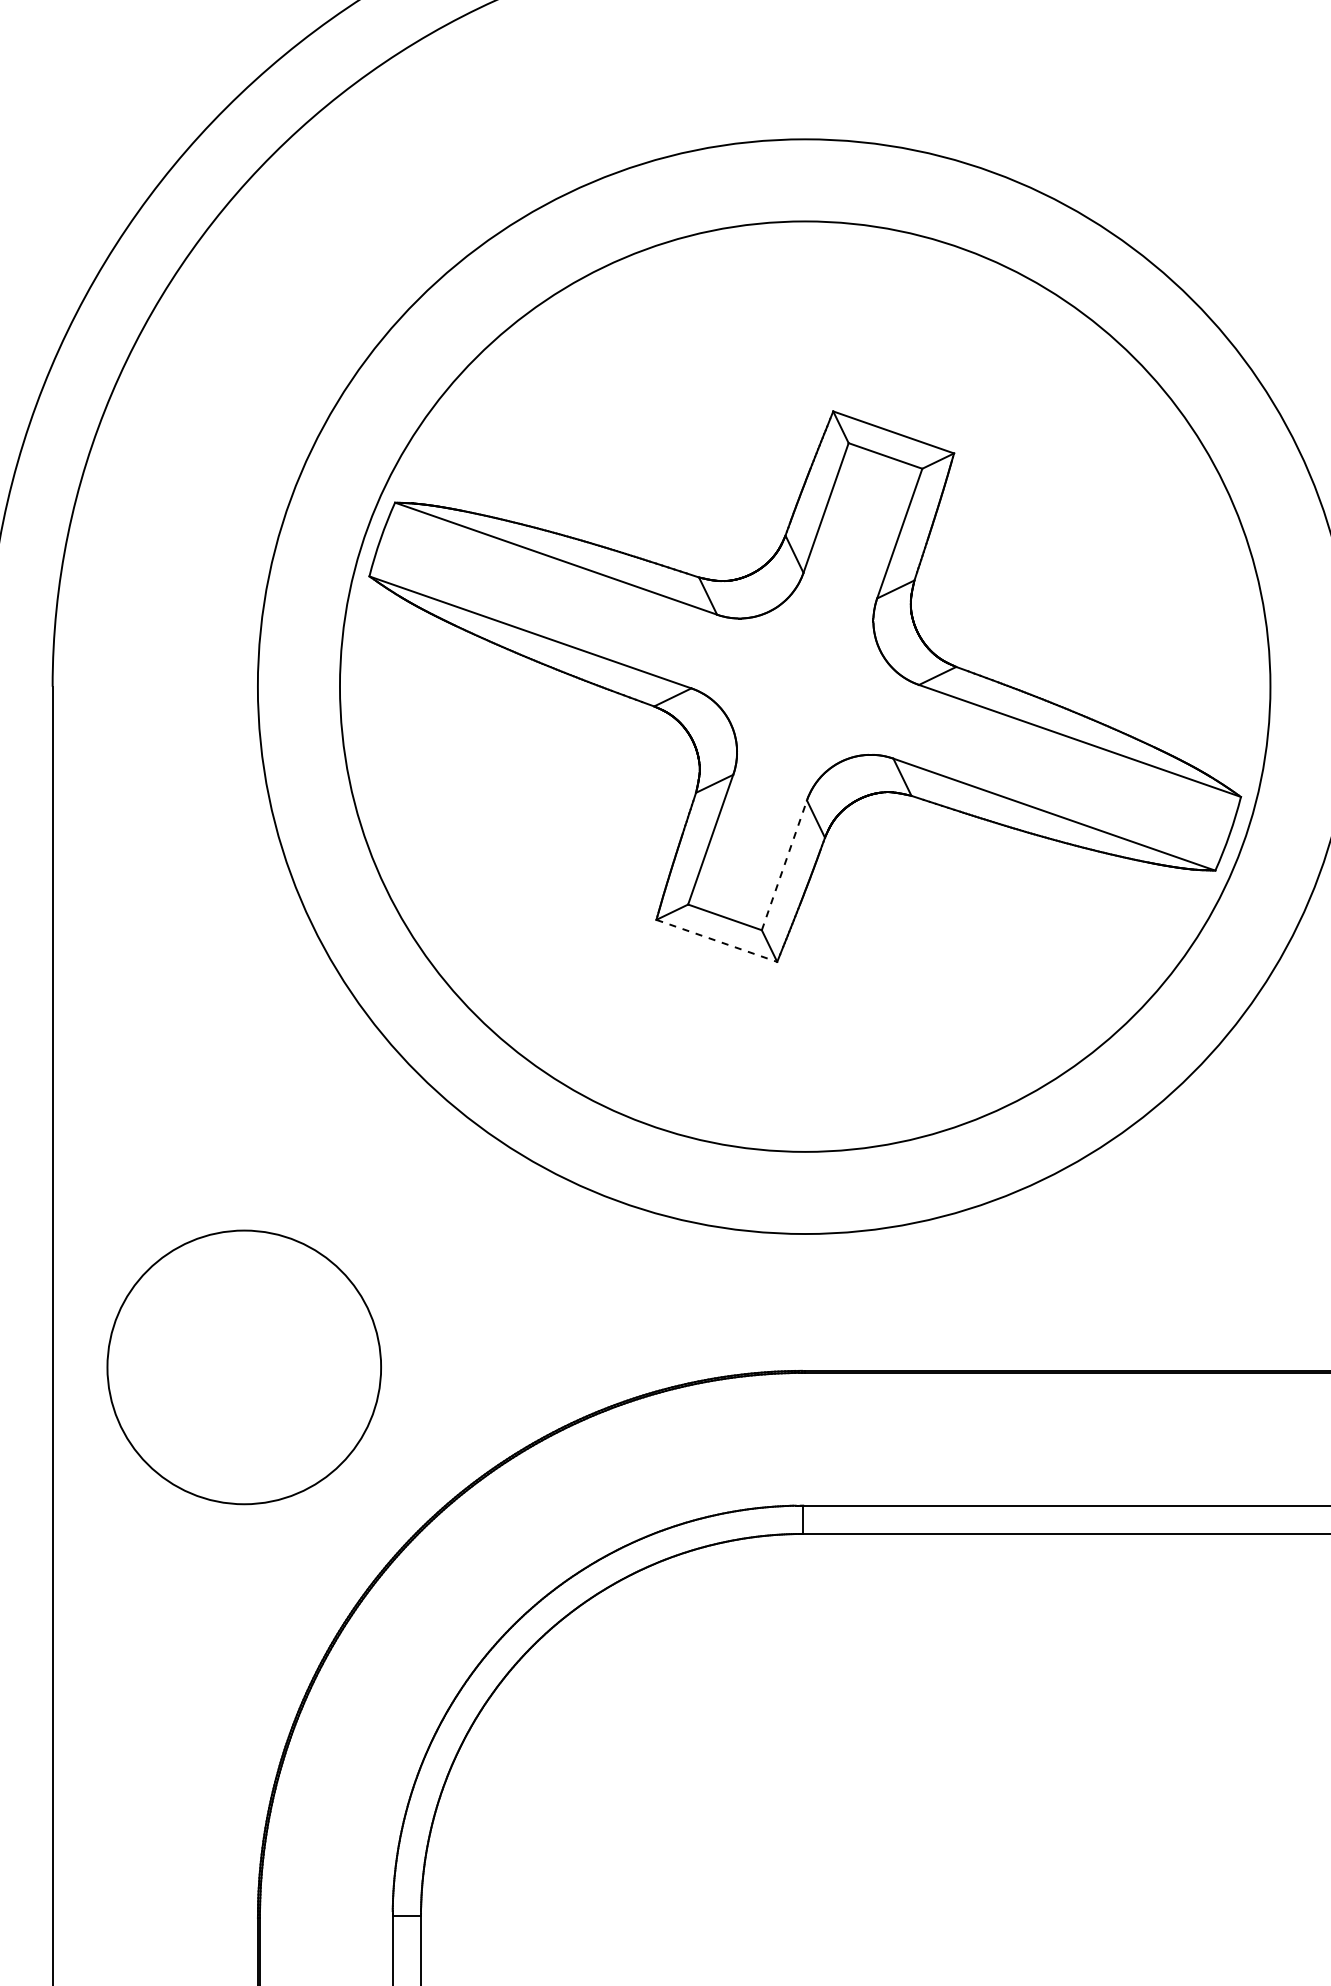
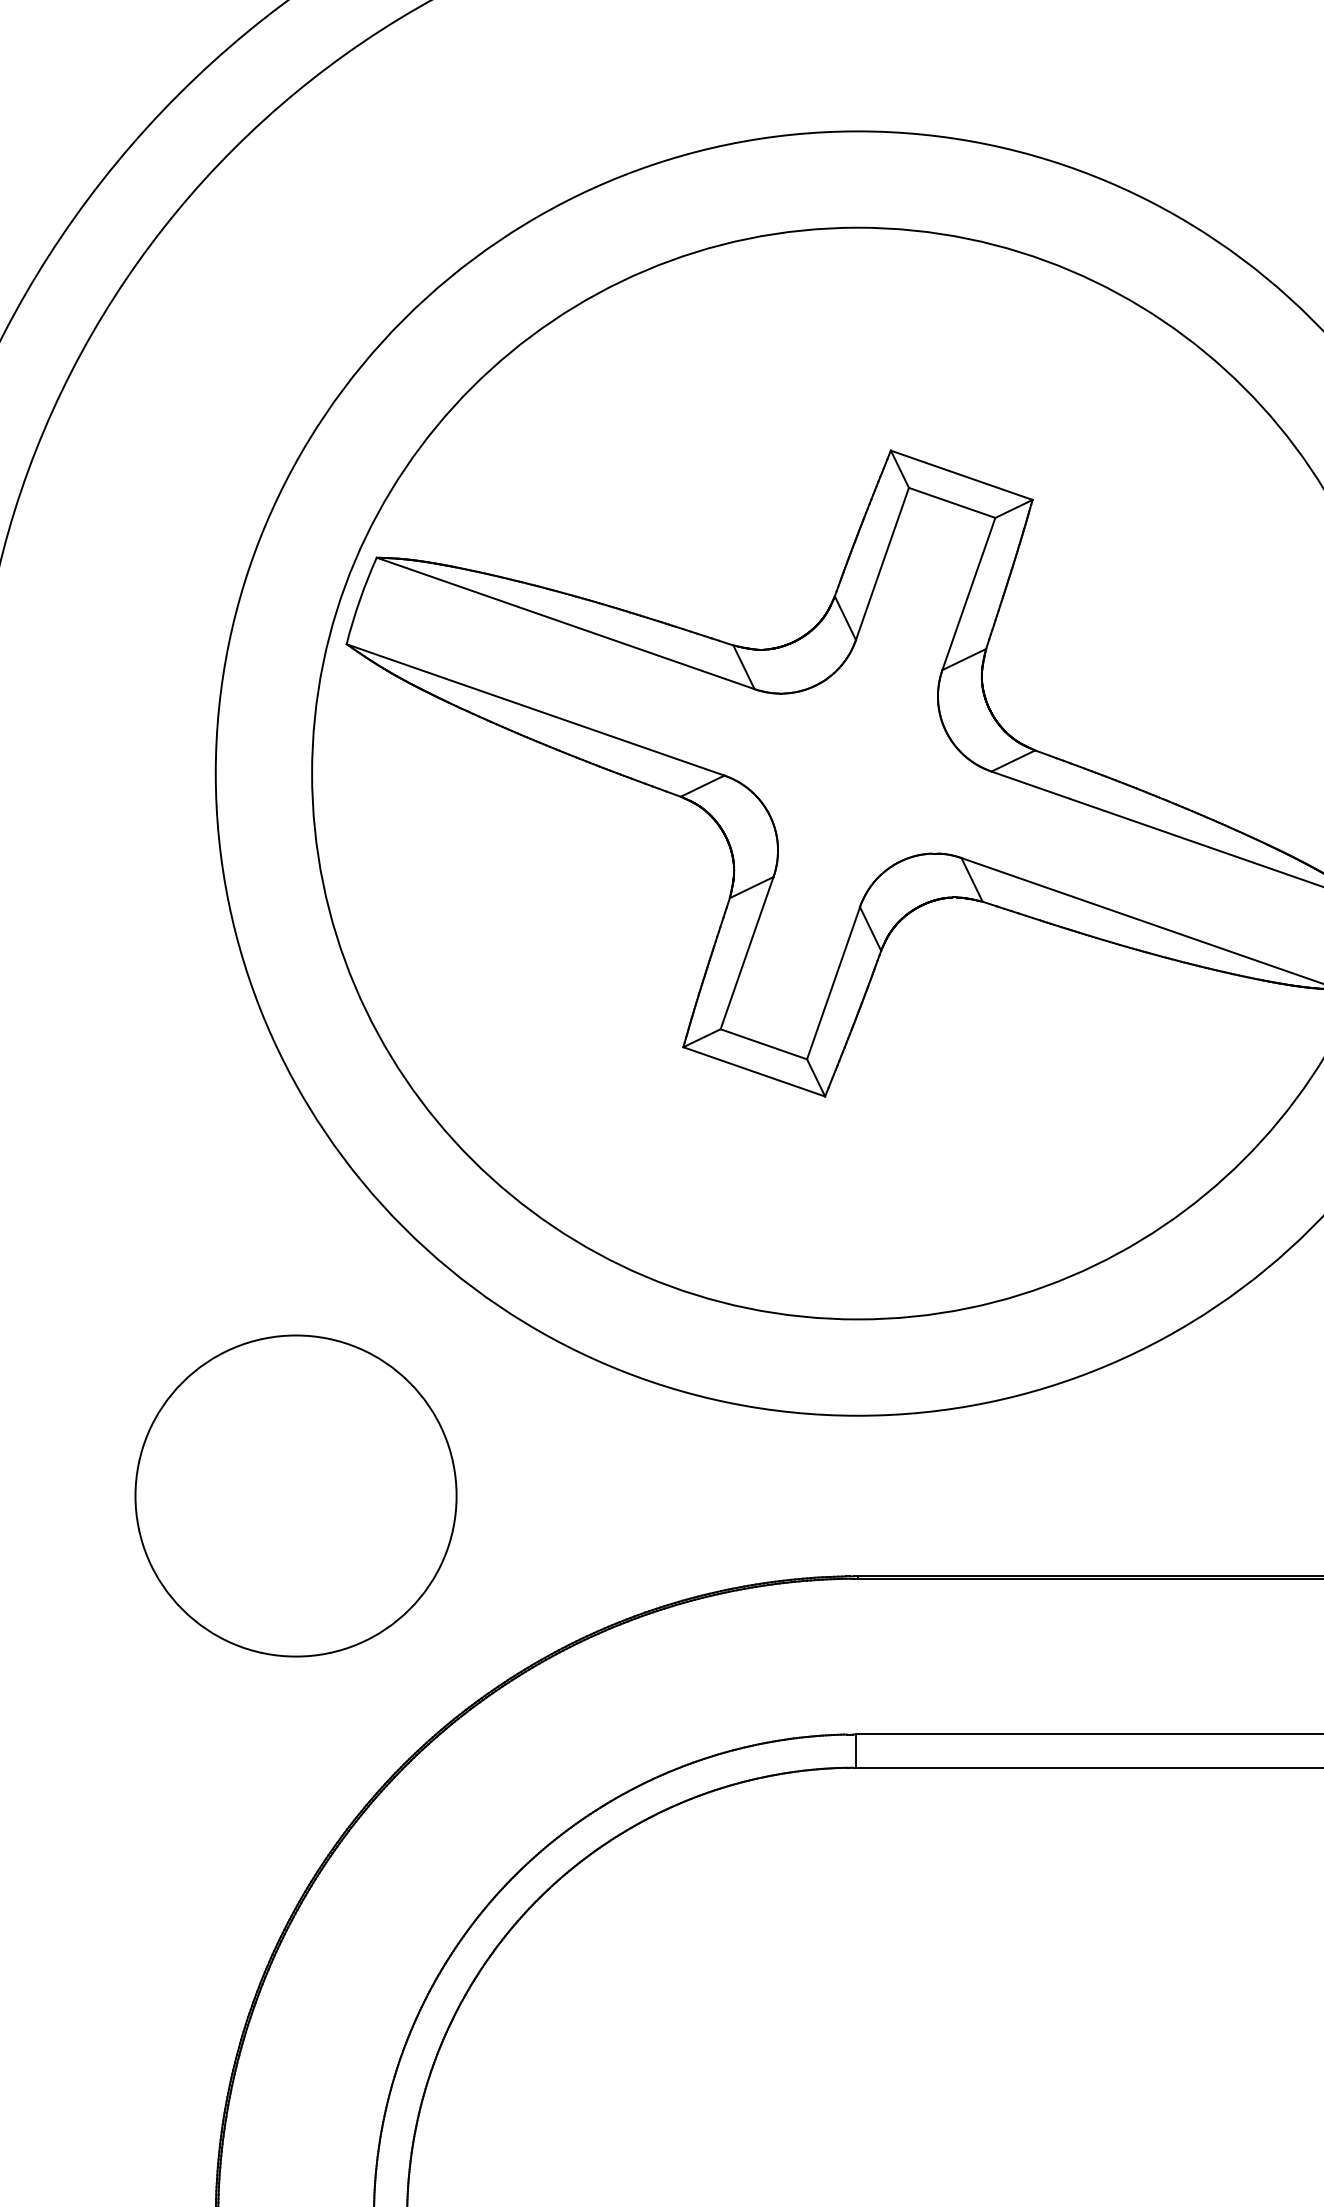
line: (784, 865) -> (833, 983), dashed -> solid
line: (716, 940) -> (753, 1071), dashed -> solid
circle: (243, 1367) -> (295, 1496), moved

